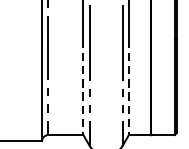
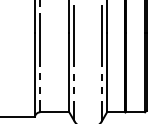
line: (83, 87) -> (69, 72), dashed -> solid
line: (129, 87) -> (107, 72), dashed -> solid

